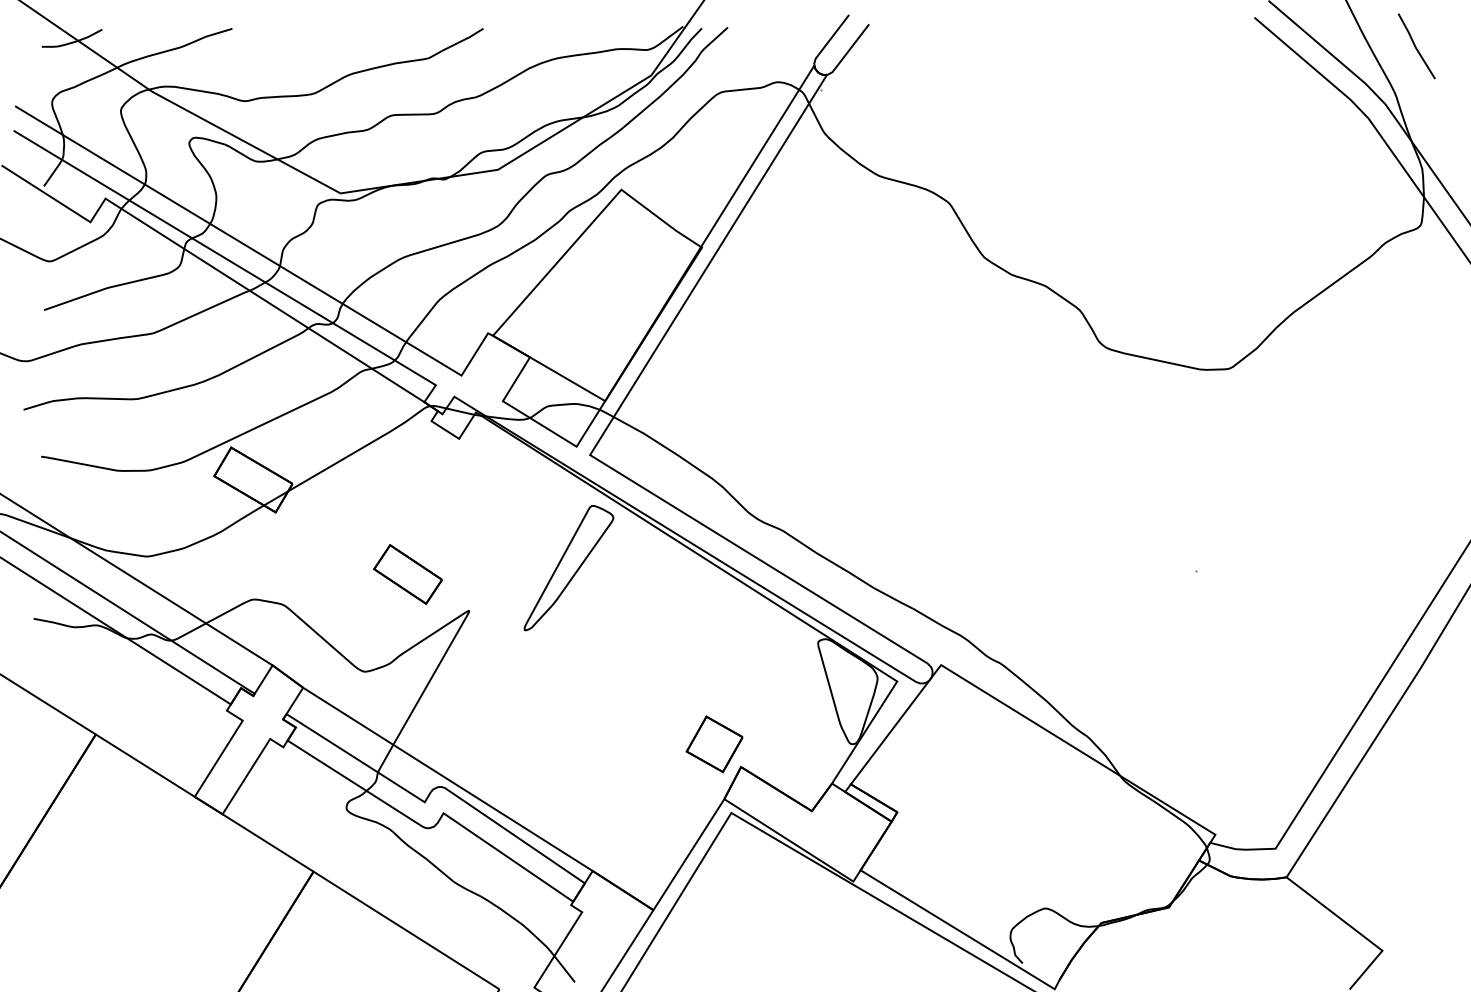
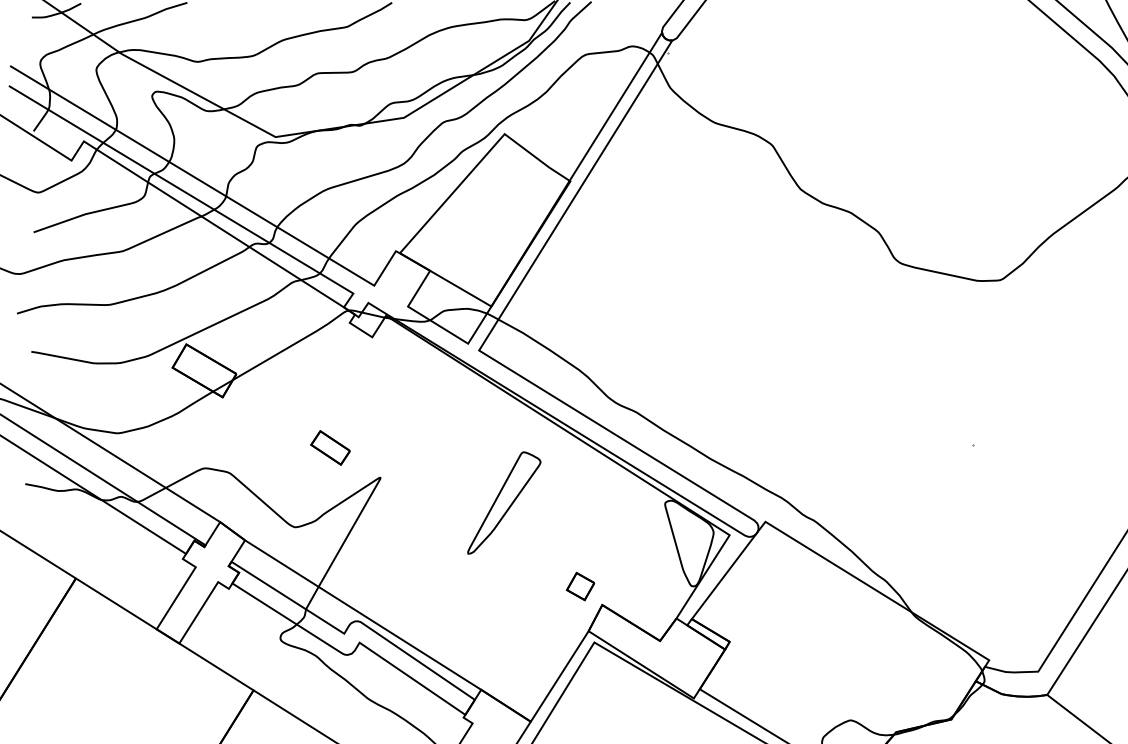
part: (568, 568) -> (503, 503), moved
part: (407, 574) -> (330, 447), size x0.7
part: (714, 744) -> (580, 586), size x0.6

